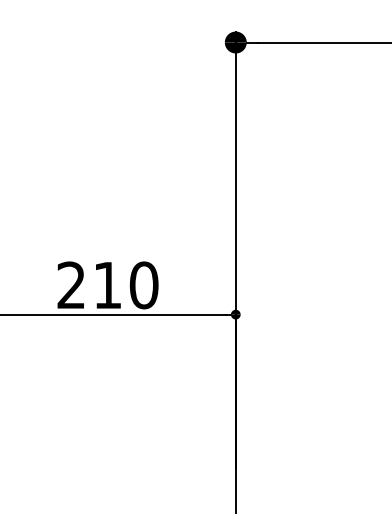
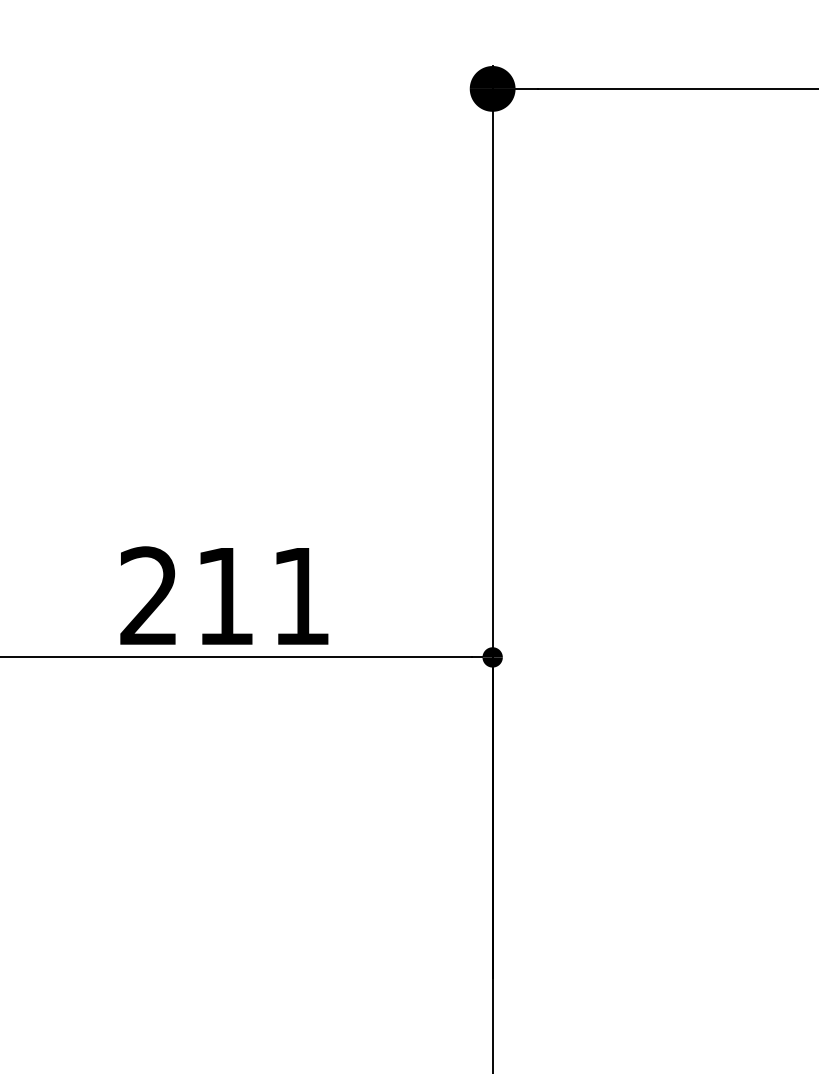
text: (143, 285) -> (299, 596), 210 -> 211

